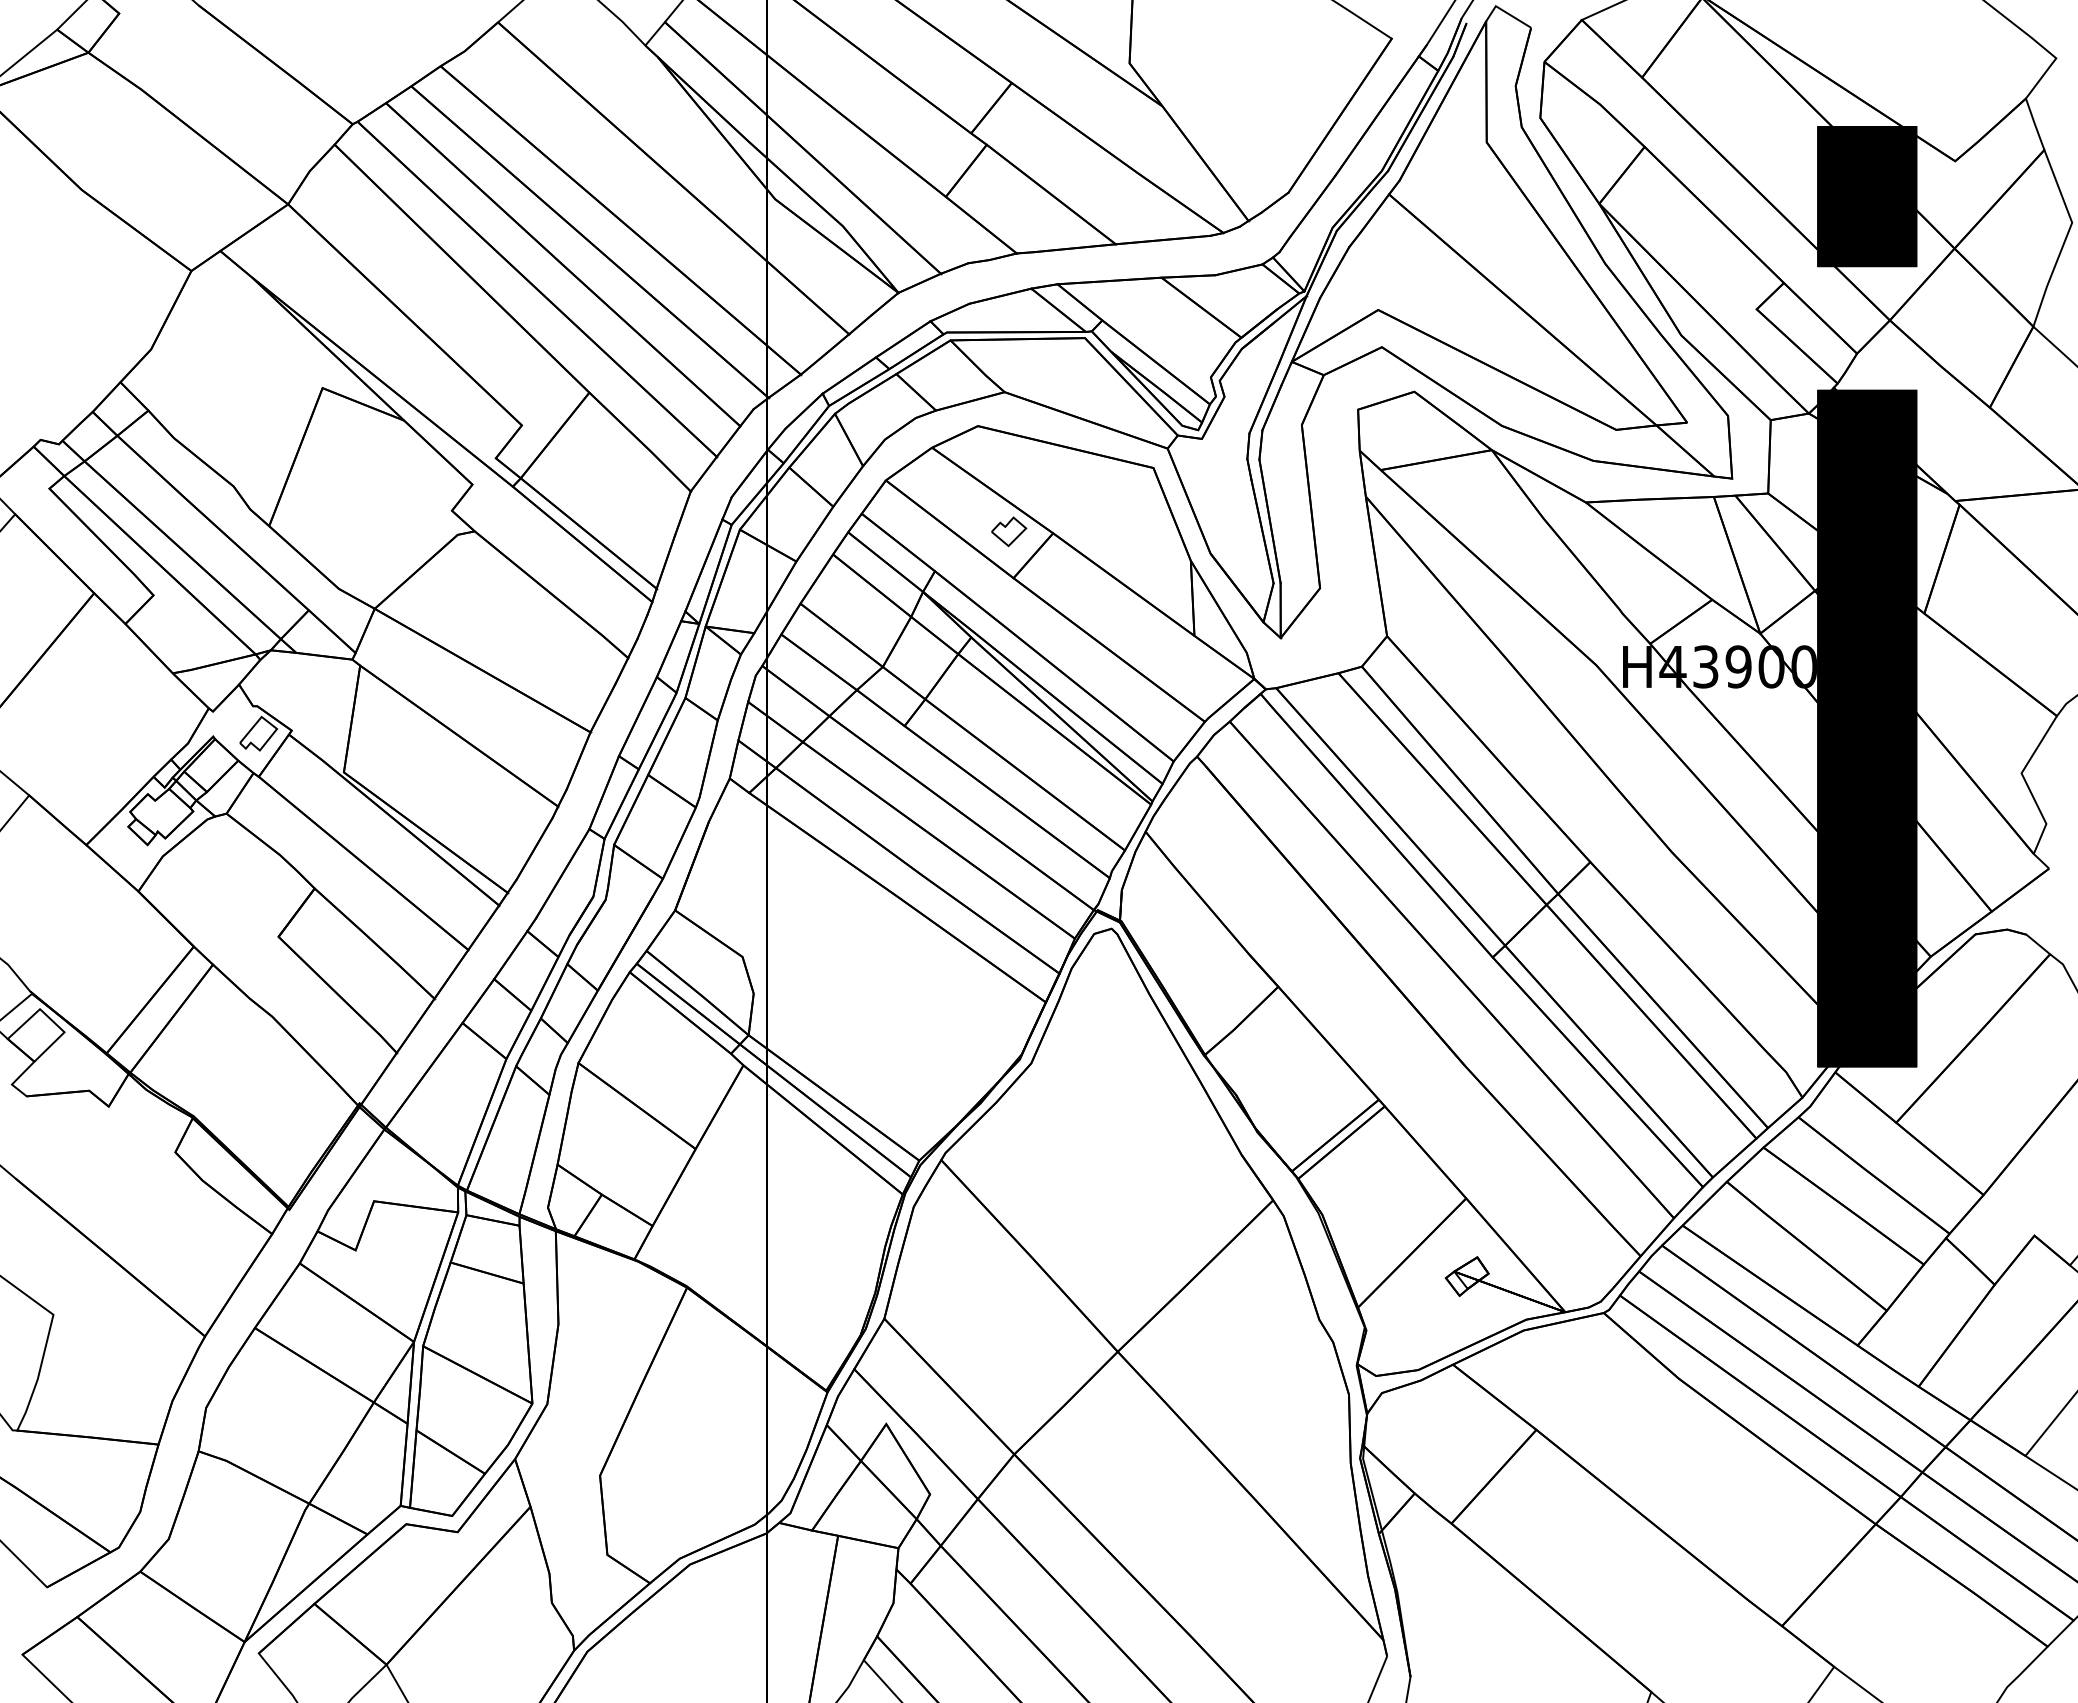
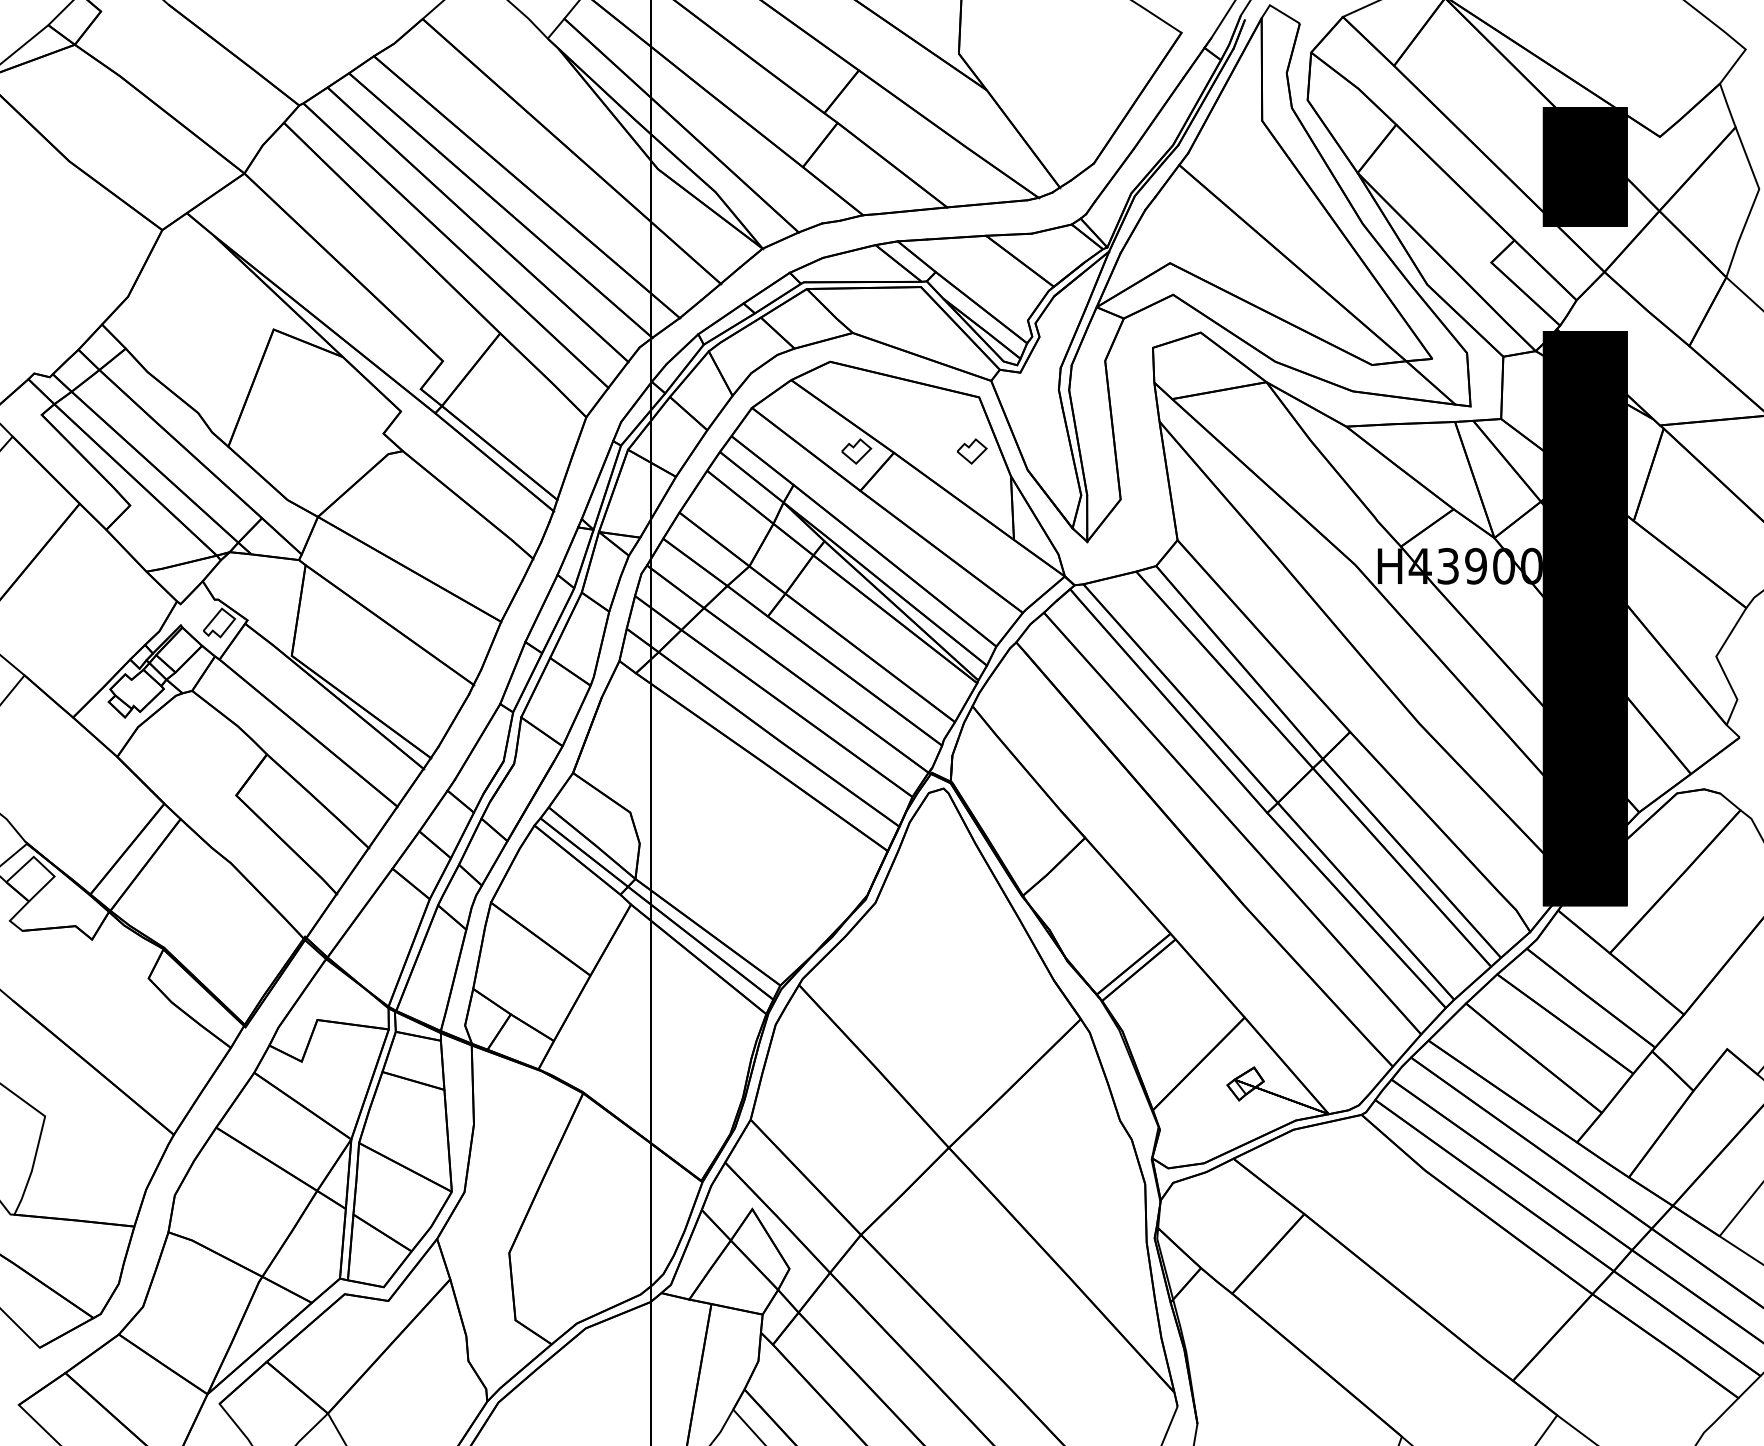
part: (1145, 531) -> (972, 451), added

